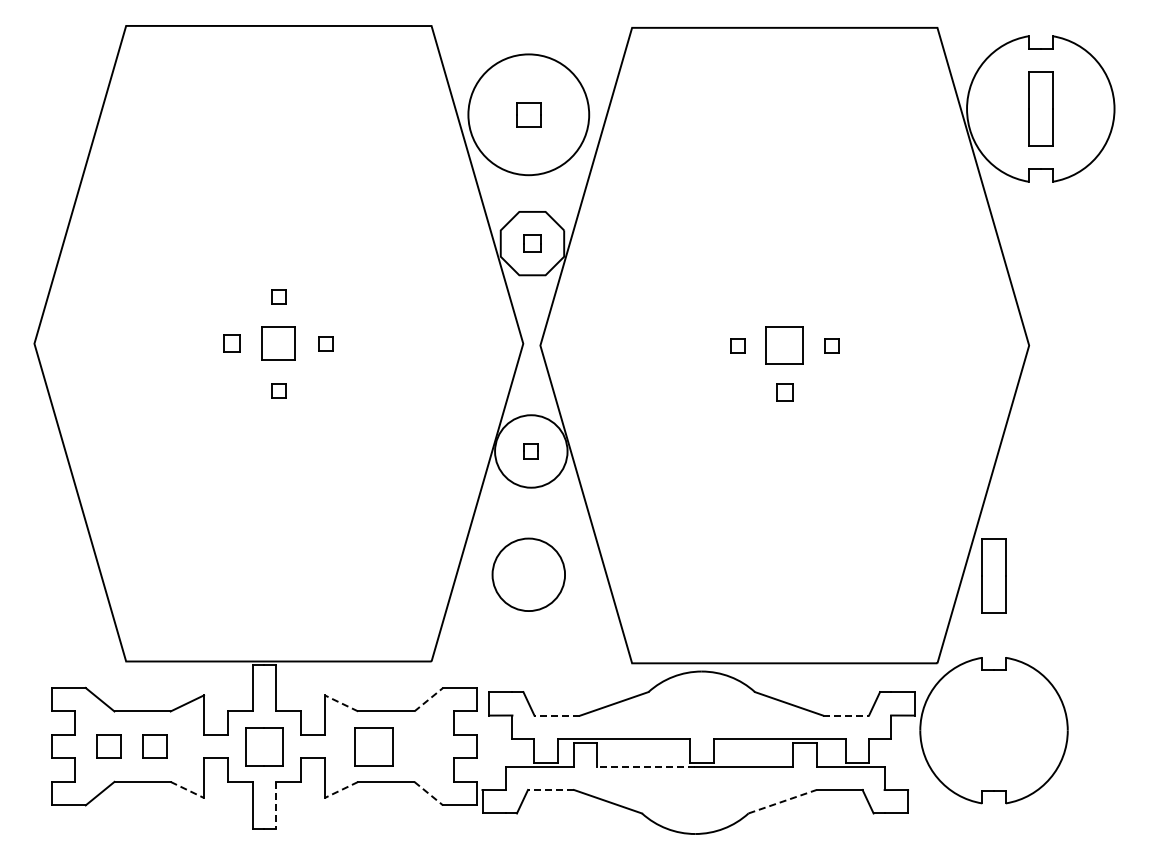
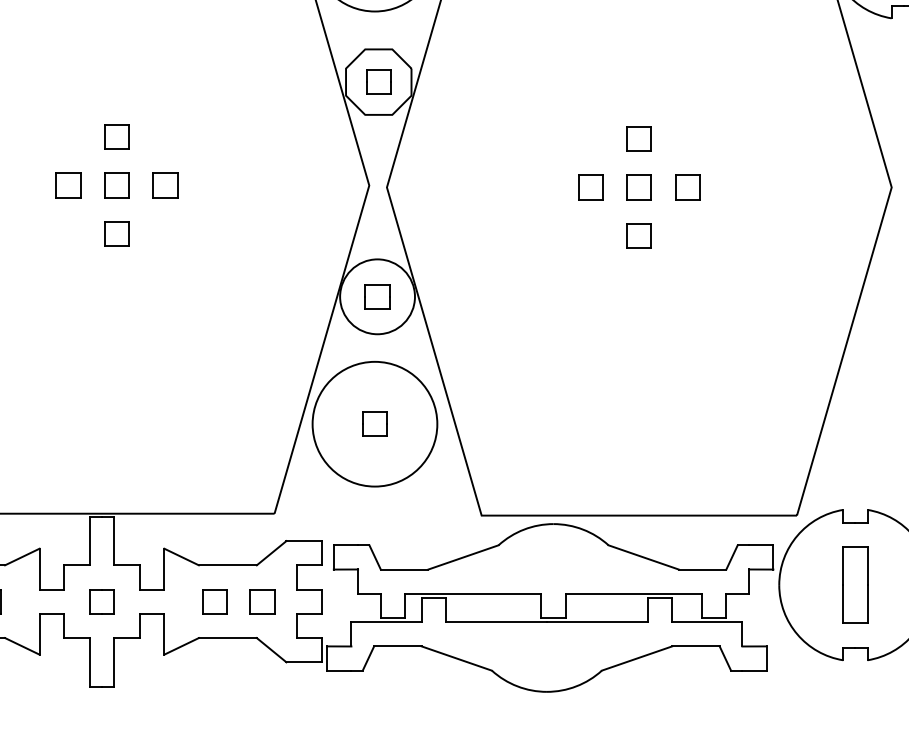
part: (532, 243) -> (378, 82), size x1.43
part: (278, 296) -> (116, 136), size x1.67
part: (784, 298) -> (639, 138), added
part: (231, 343) -> (67, 185), size x1.43
part: (278, 343) -> (116, 185), size x0.71
part: (325, 343) -> (165, 185), size x1.67
part: (737, 345) -> (590, 187), size x1.67
part: (784, 345) -> (639, 187), size x0.62
part: (831, 345) -> (687, 187), size x1.67
part: (278, 390) -> (116, 233), size x1.67
part: (784, 392) -> (639, 235), size x1.43
part: (531, 451) -> (377, 296), size x1.67
circle: (528, 574) -> (374, 423), size x1.67
part: (528, 574) -> (374, 423), added
part: (993, 575) -> (854, 584), moved
line: (428, 699) -> (271, 552), dashed -> solid
line: (341, 703) -> (181, 557), dashed -> solid
line: (556, 715) -> (403, 569), dashed -> solid
line: (846, 715) -> (703, 569), dashed -> solid
part: (264, 746) -> (102, 601), size x0.62
part: (373, 746) -> (214, 601), size x0.62
part: (419, 746) -> (262, 601), added
line: (646, 766) -> (496, 622), dashed -> solid
line: (187, 789) -> (22, 645), dashed -> solid
line: (341, 789) -> (181, 645), dashed -> solid
line: (550, 789) -> (397, 645), dashed -> solid
line: (428, 793) -> (271, 650), dashed -> solid
line: (783, 801) -> (638, 658), dashed -> solid
line: (276, 805) -> (114, 662), dashed -> solid

